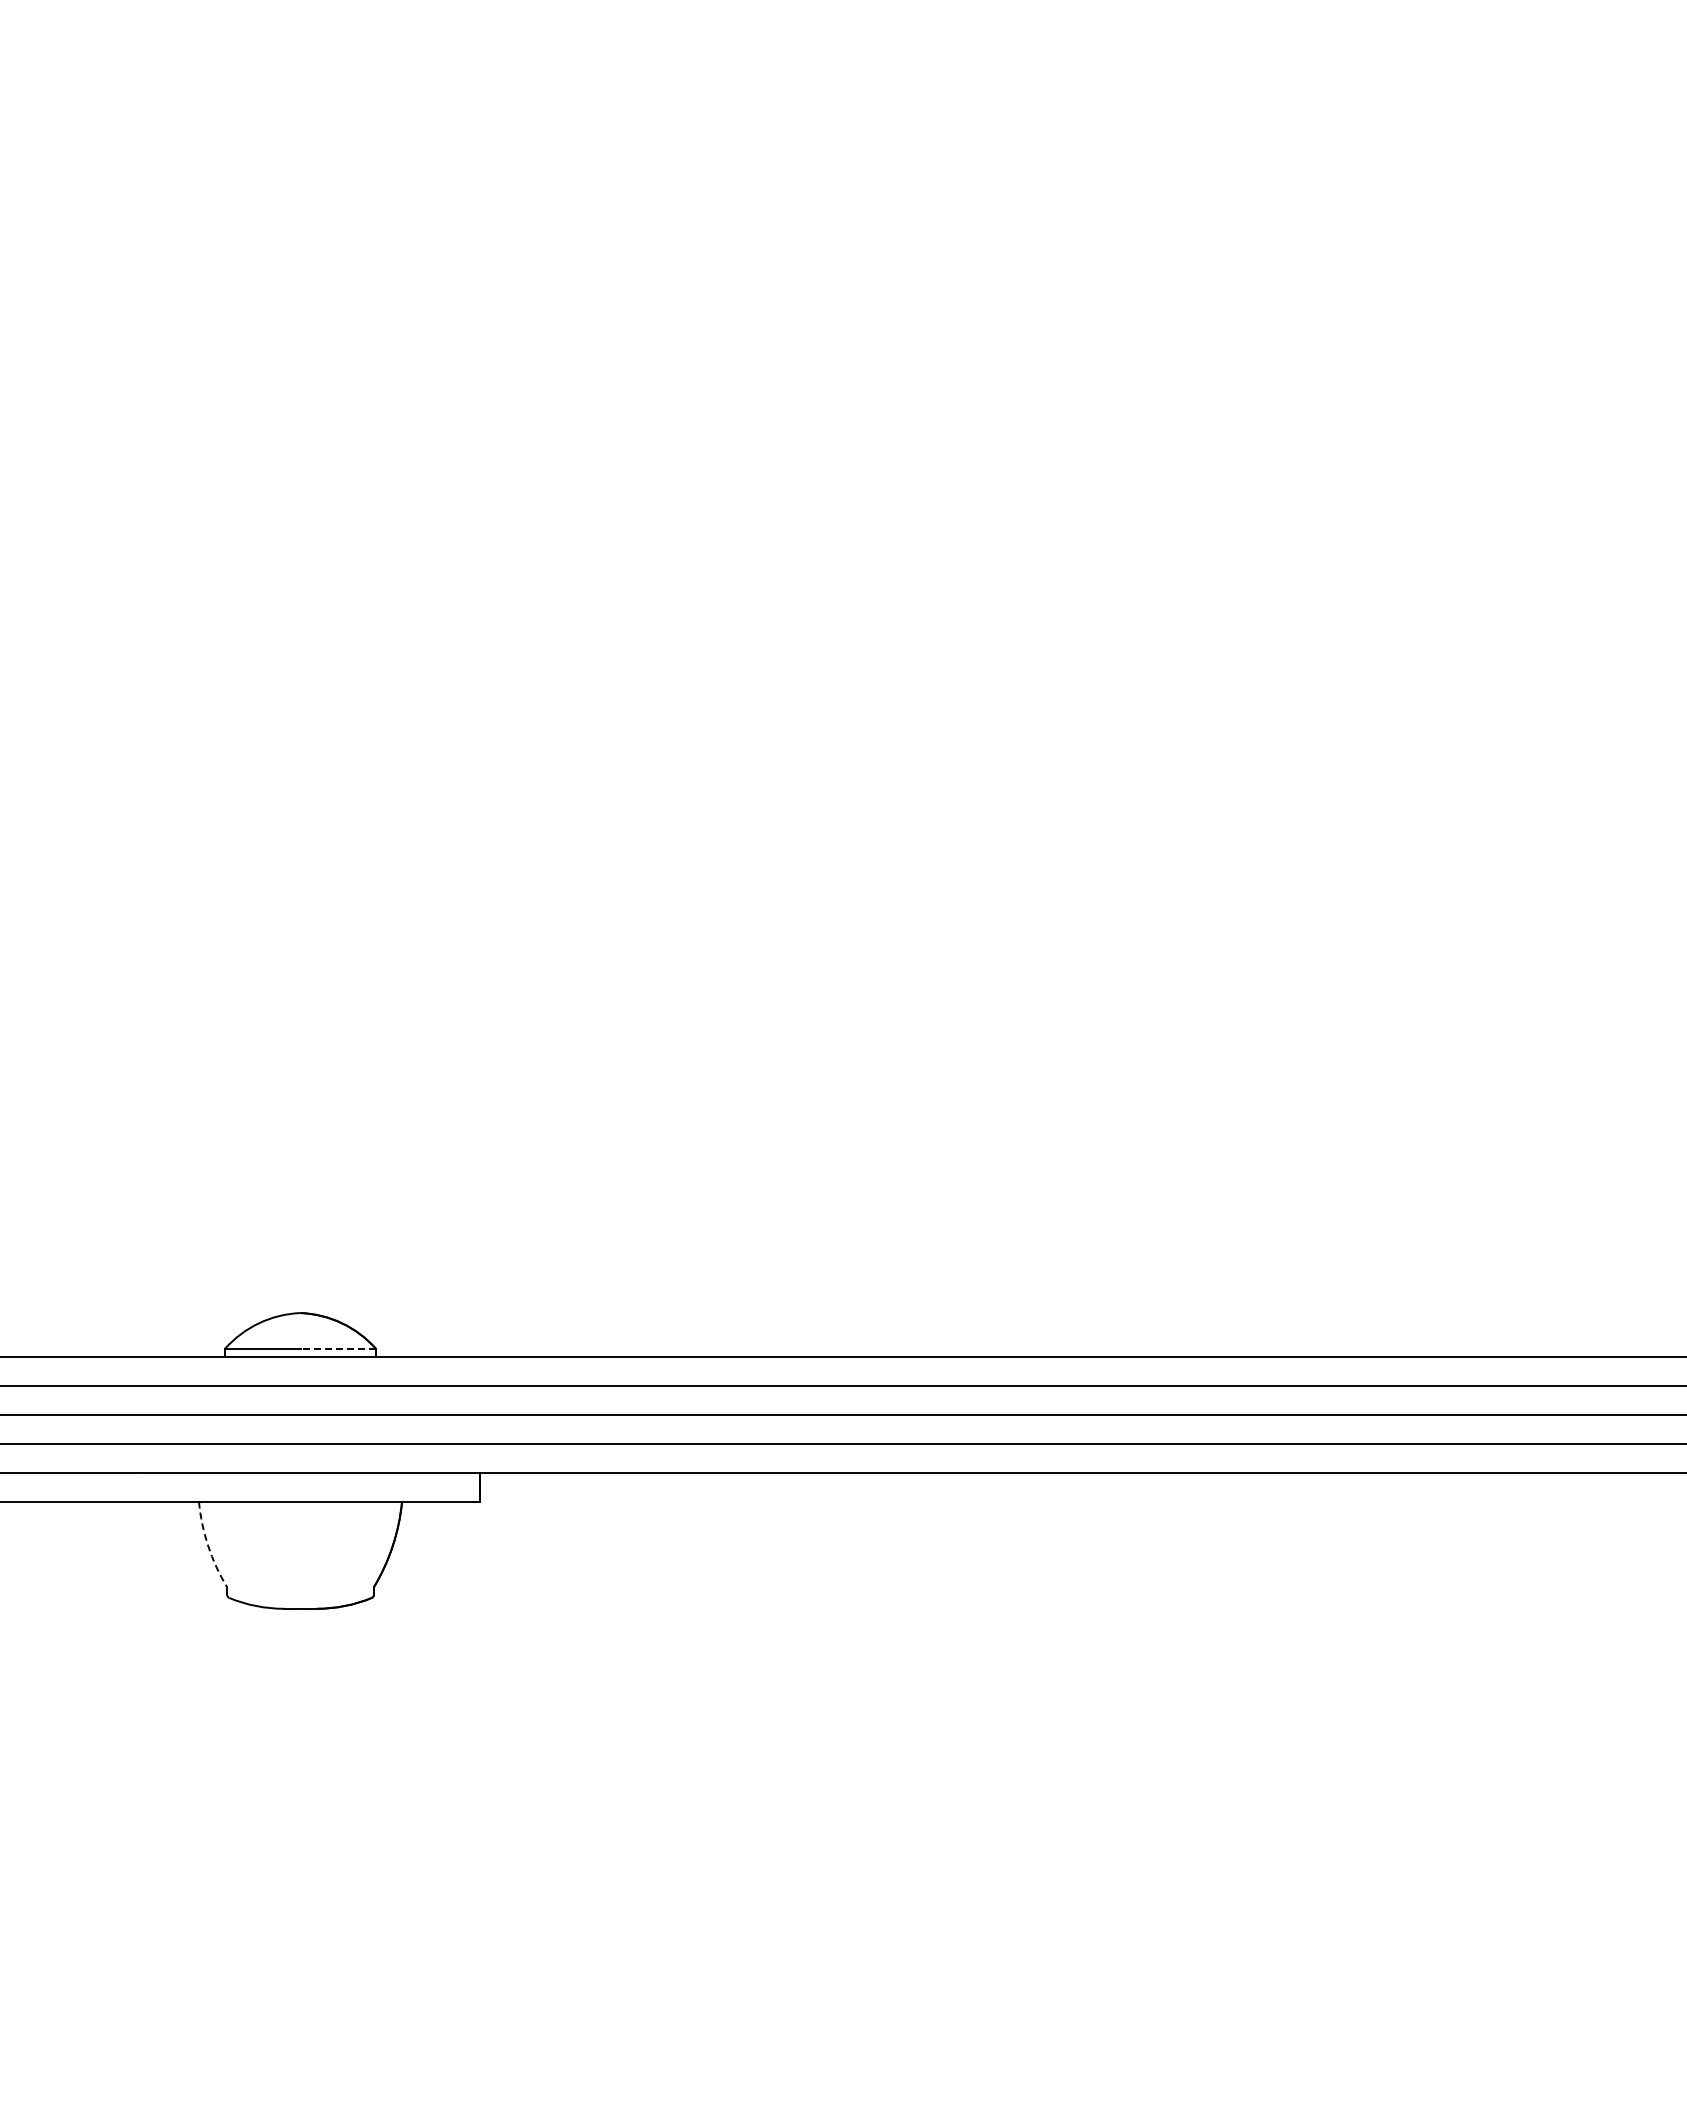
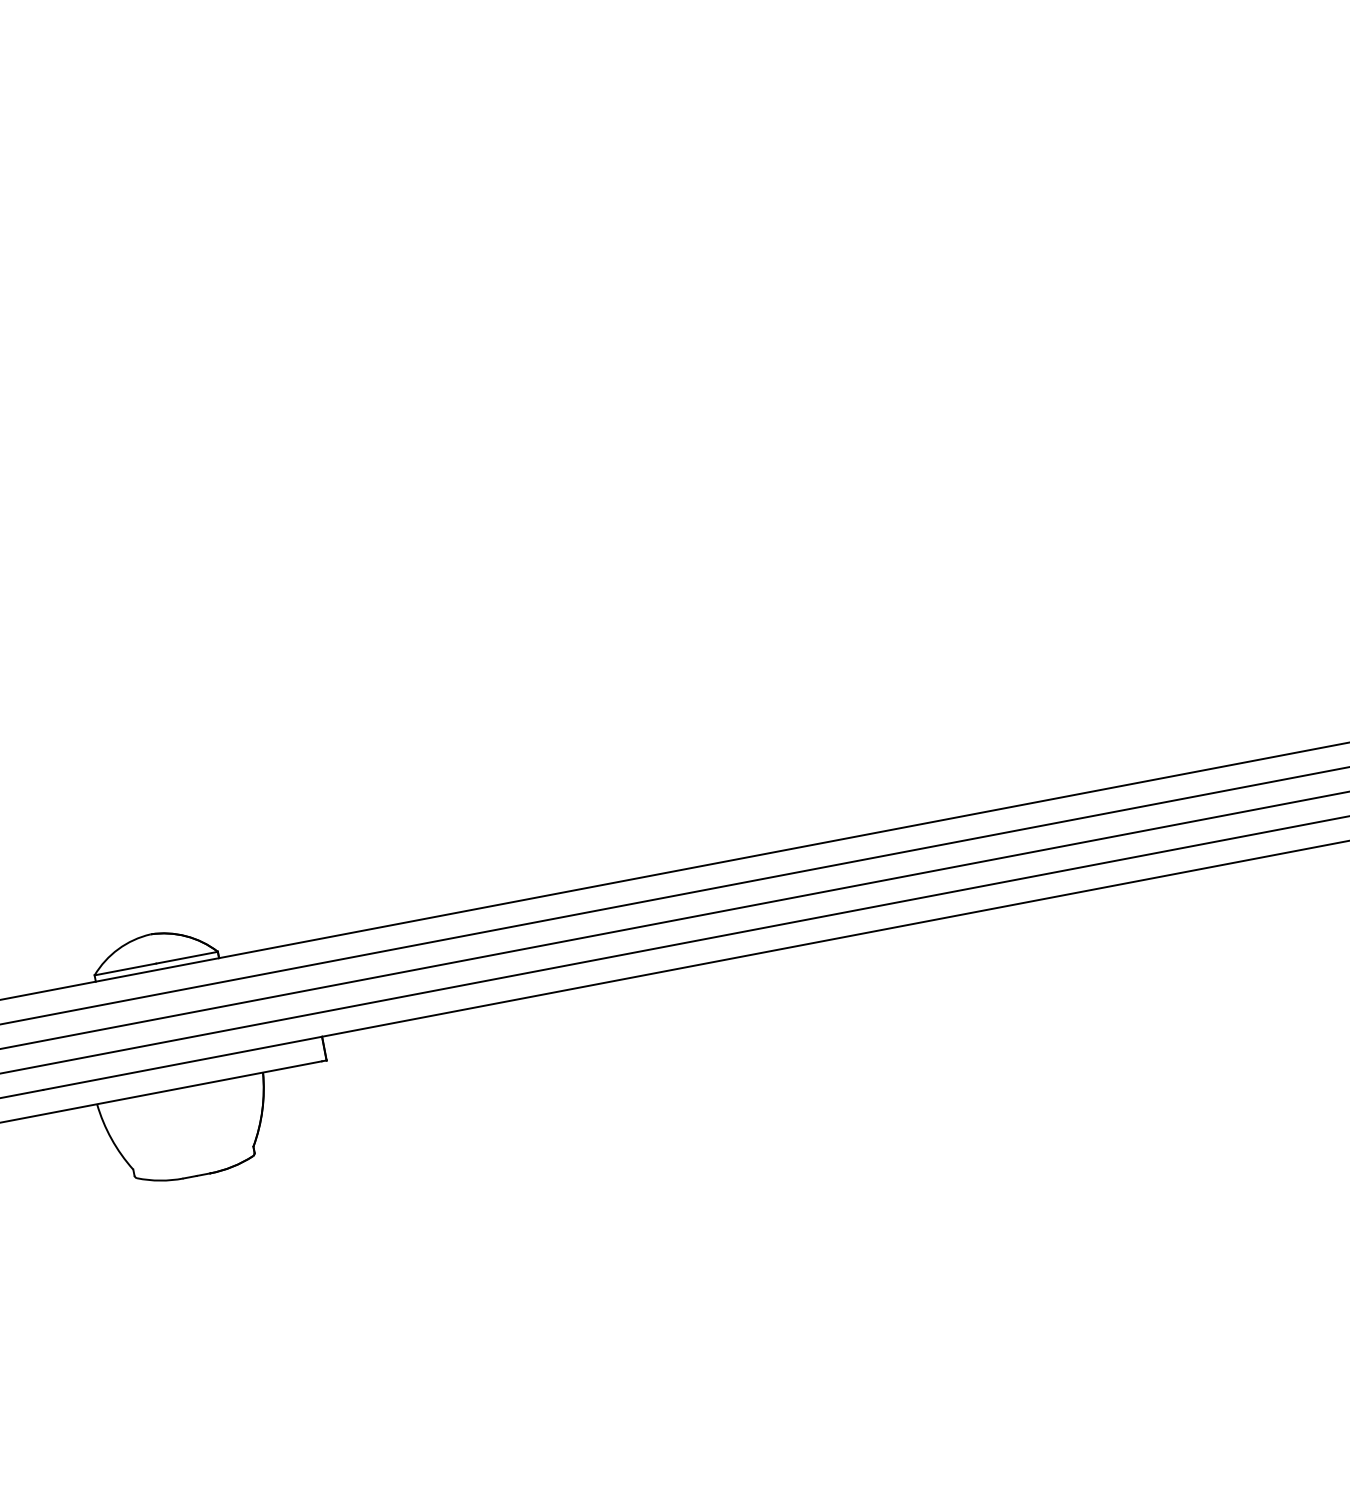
line: (338, 1348) -> (187, 957), dashed -> solid
arc: (208, 1545) -> (111, 1138), dashed -> solid

